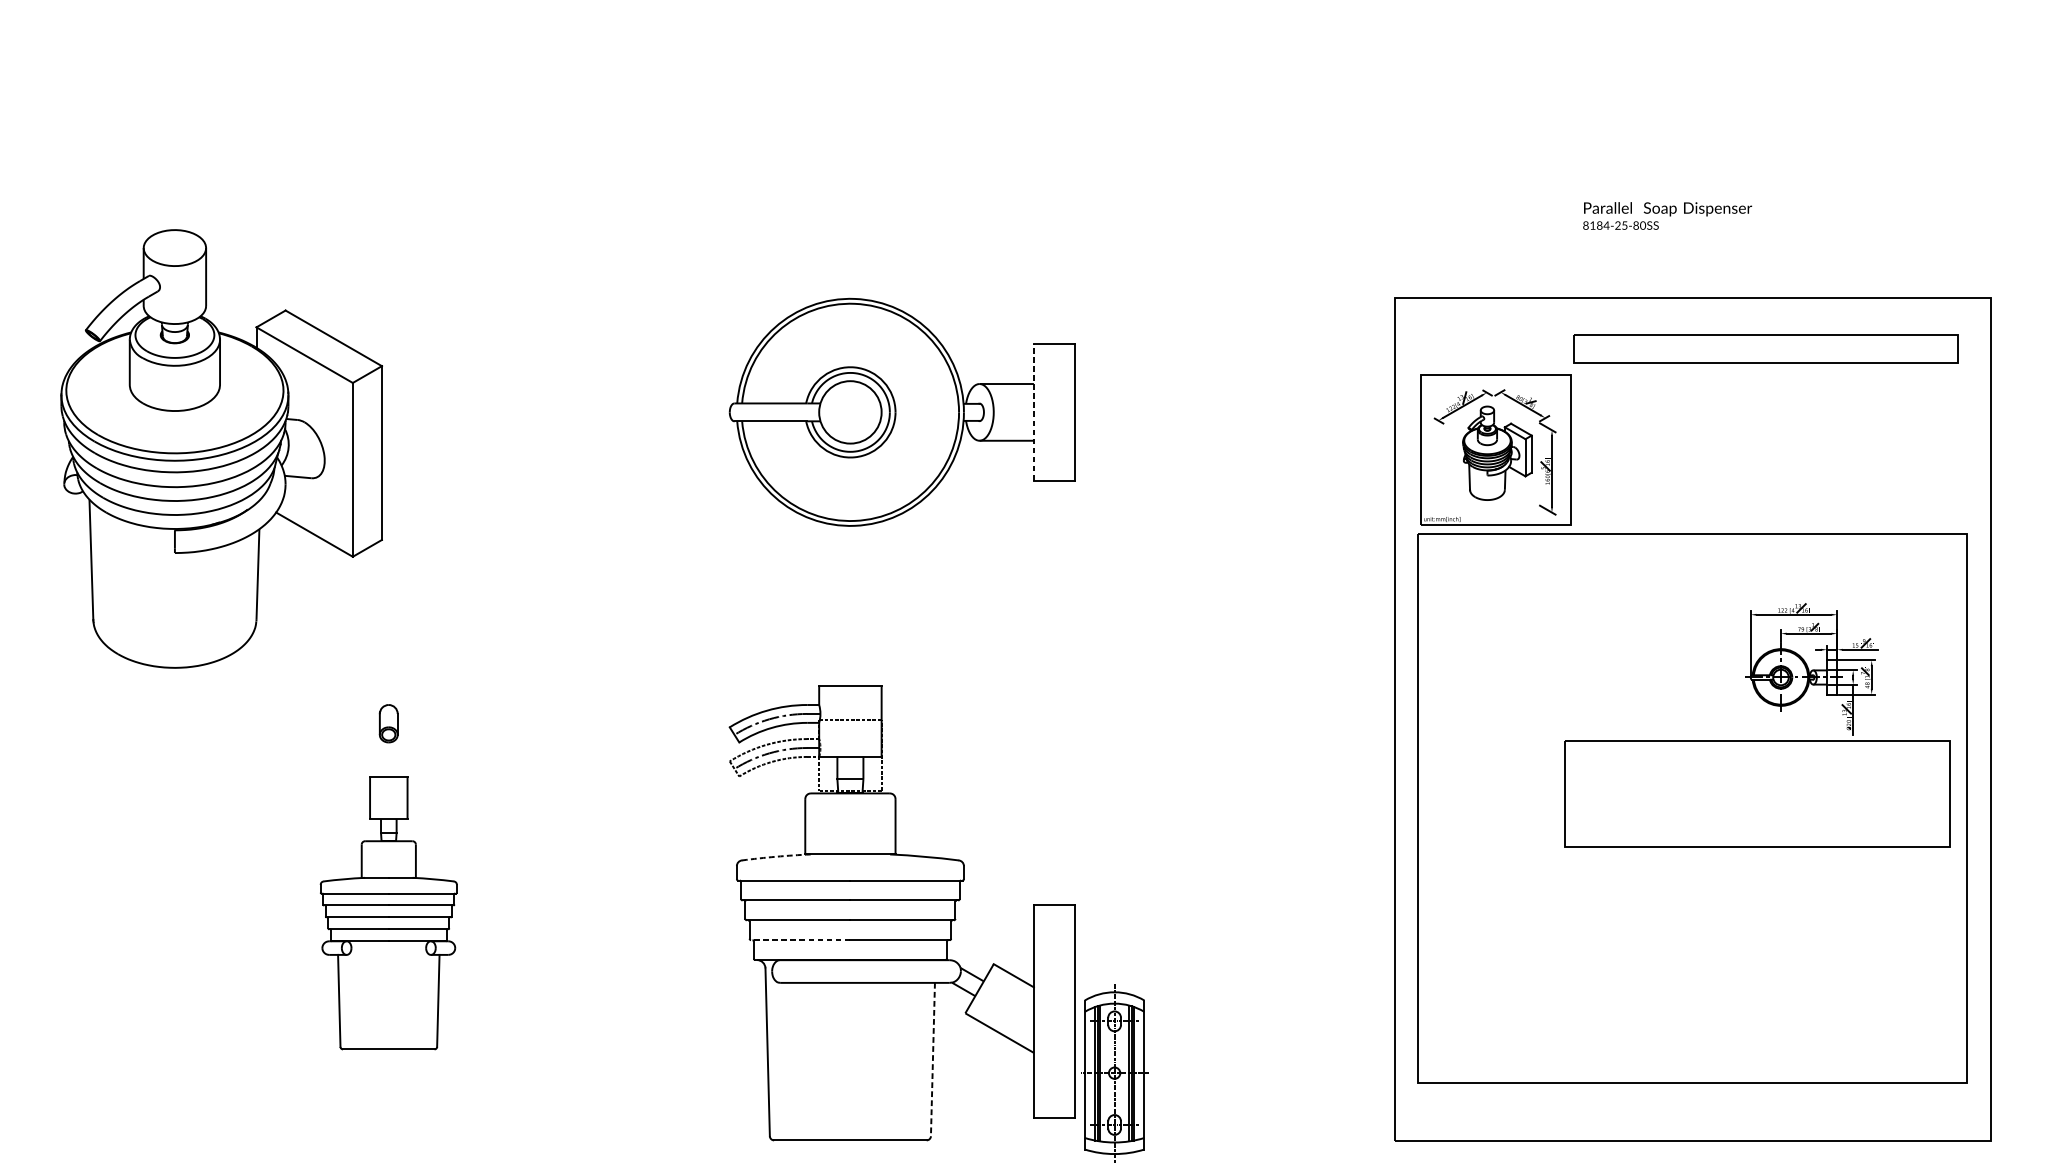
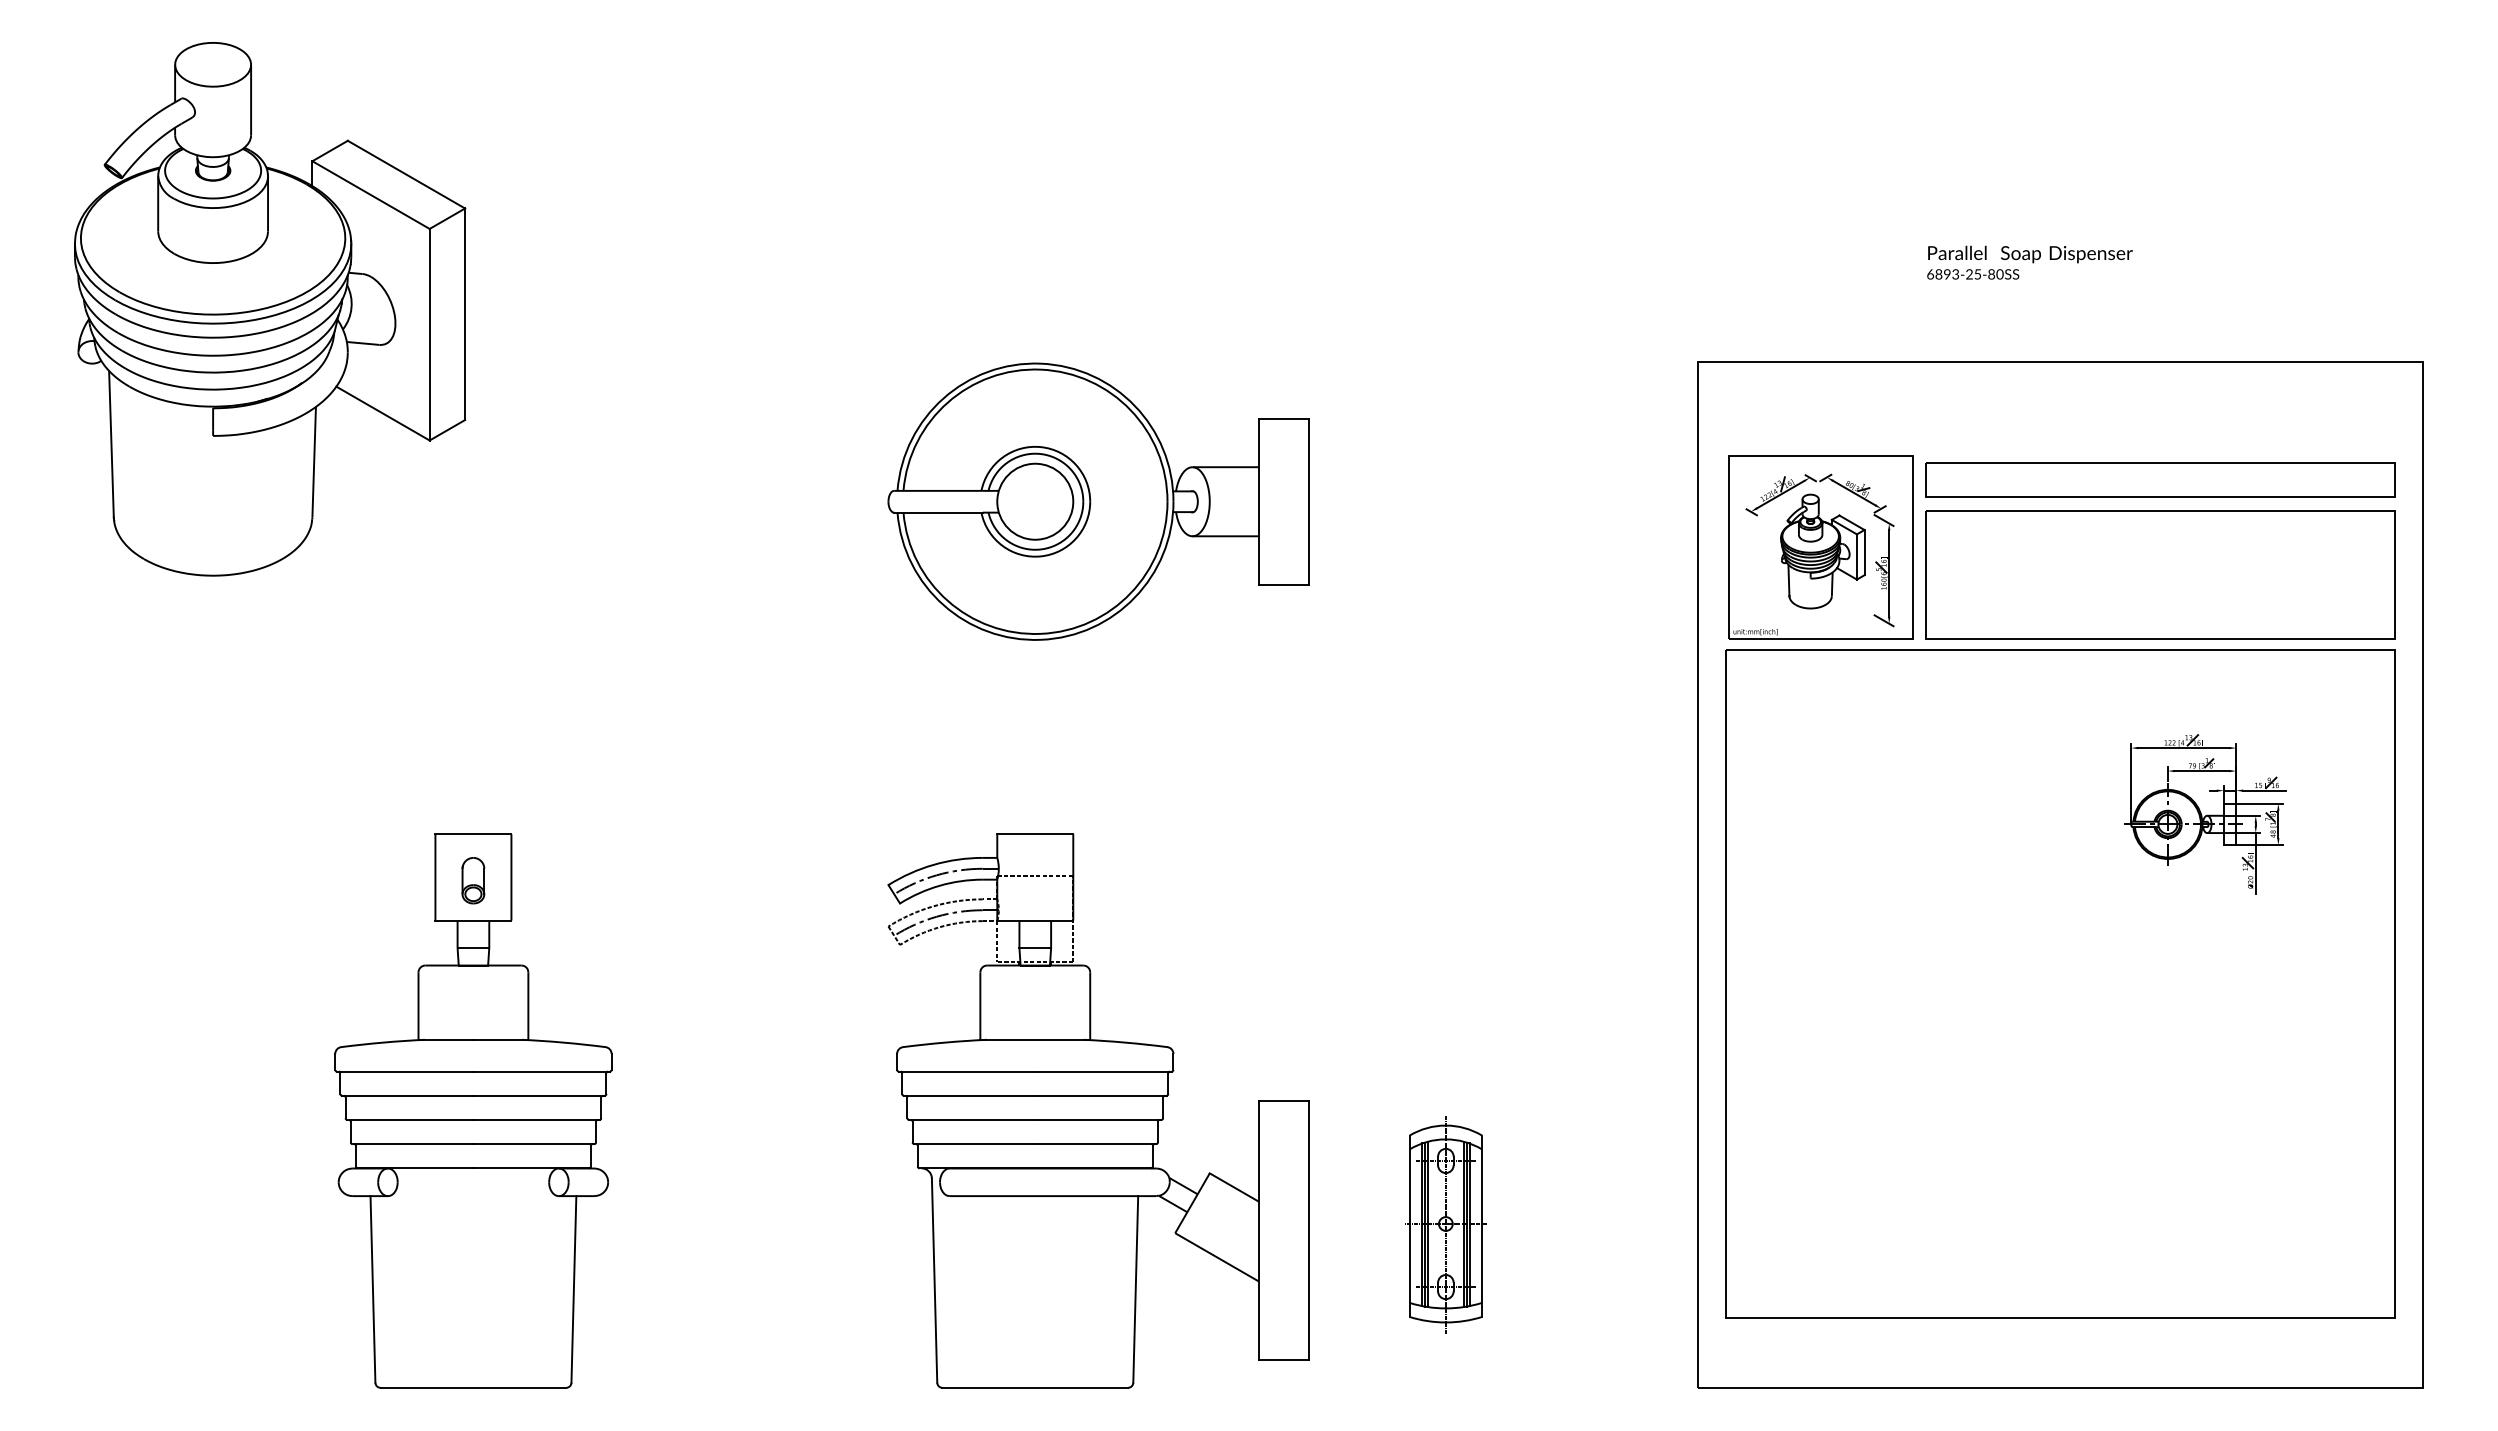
text: (1596, 225) -> (1943, 274), 8184-25-80SS -> 6893-25-80SS
part: (1765, 348) -> (2160, 479), moved
line: (1033, 412) -> (1258, 501), dashed -> solid
part: (222, 449) -> (270, 309), moved
part: (1757, 793) -> (2160, 574), moved
arc: (775, 856) -> (944, 1042), dashed -> solid
part: (388, 912) -> (473, 1110), size x1.67
line: (800, 940) -> (974, 1144), dashed -> solid
line: (932, 1059) -> (1135, 1289), dashed -> solid
part: (1114, 1073) -> (1445, 1224), moved

